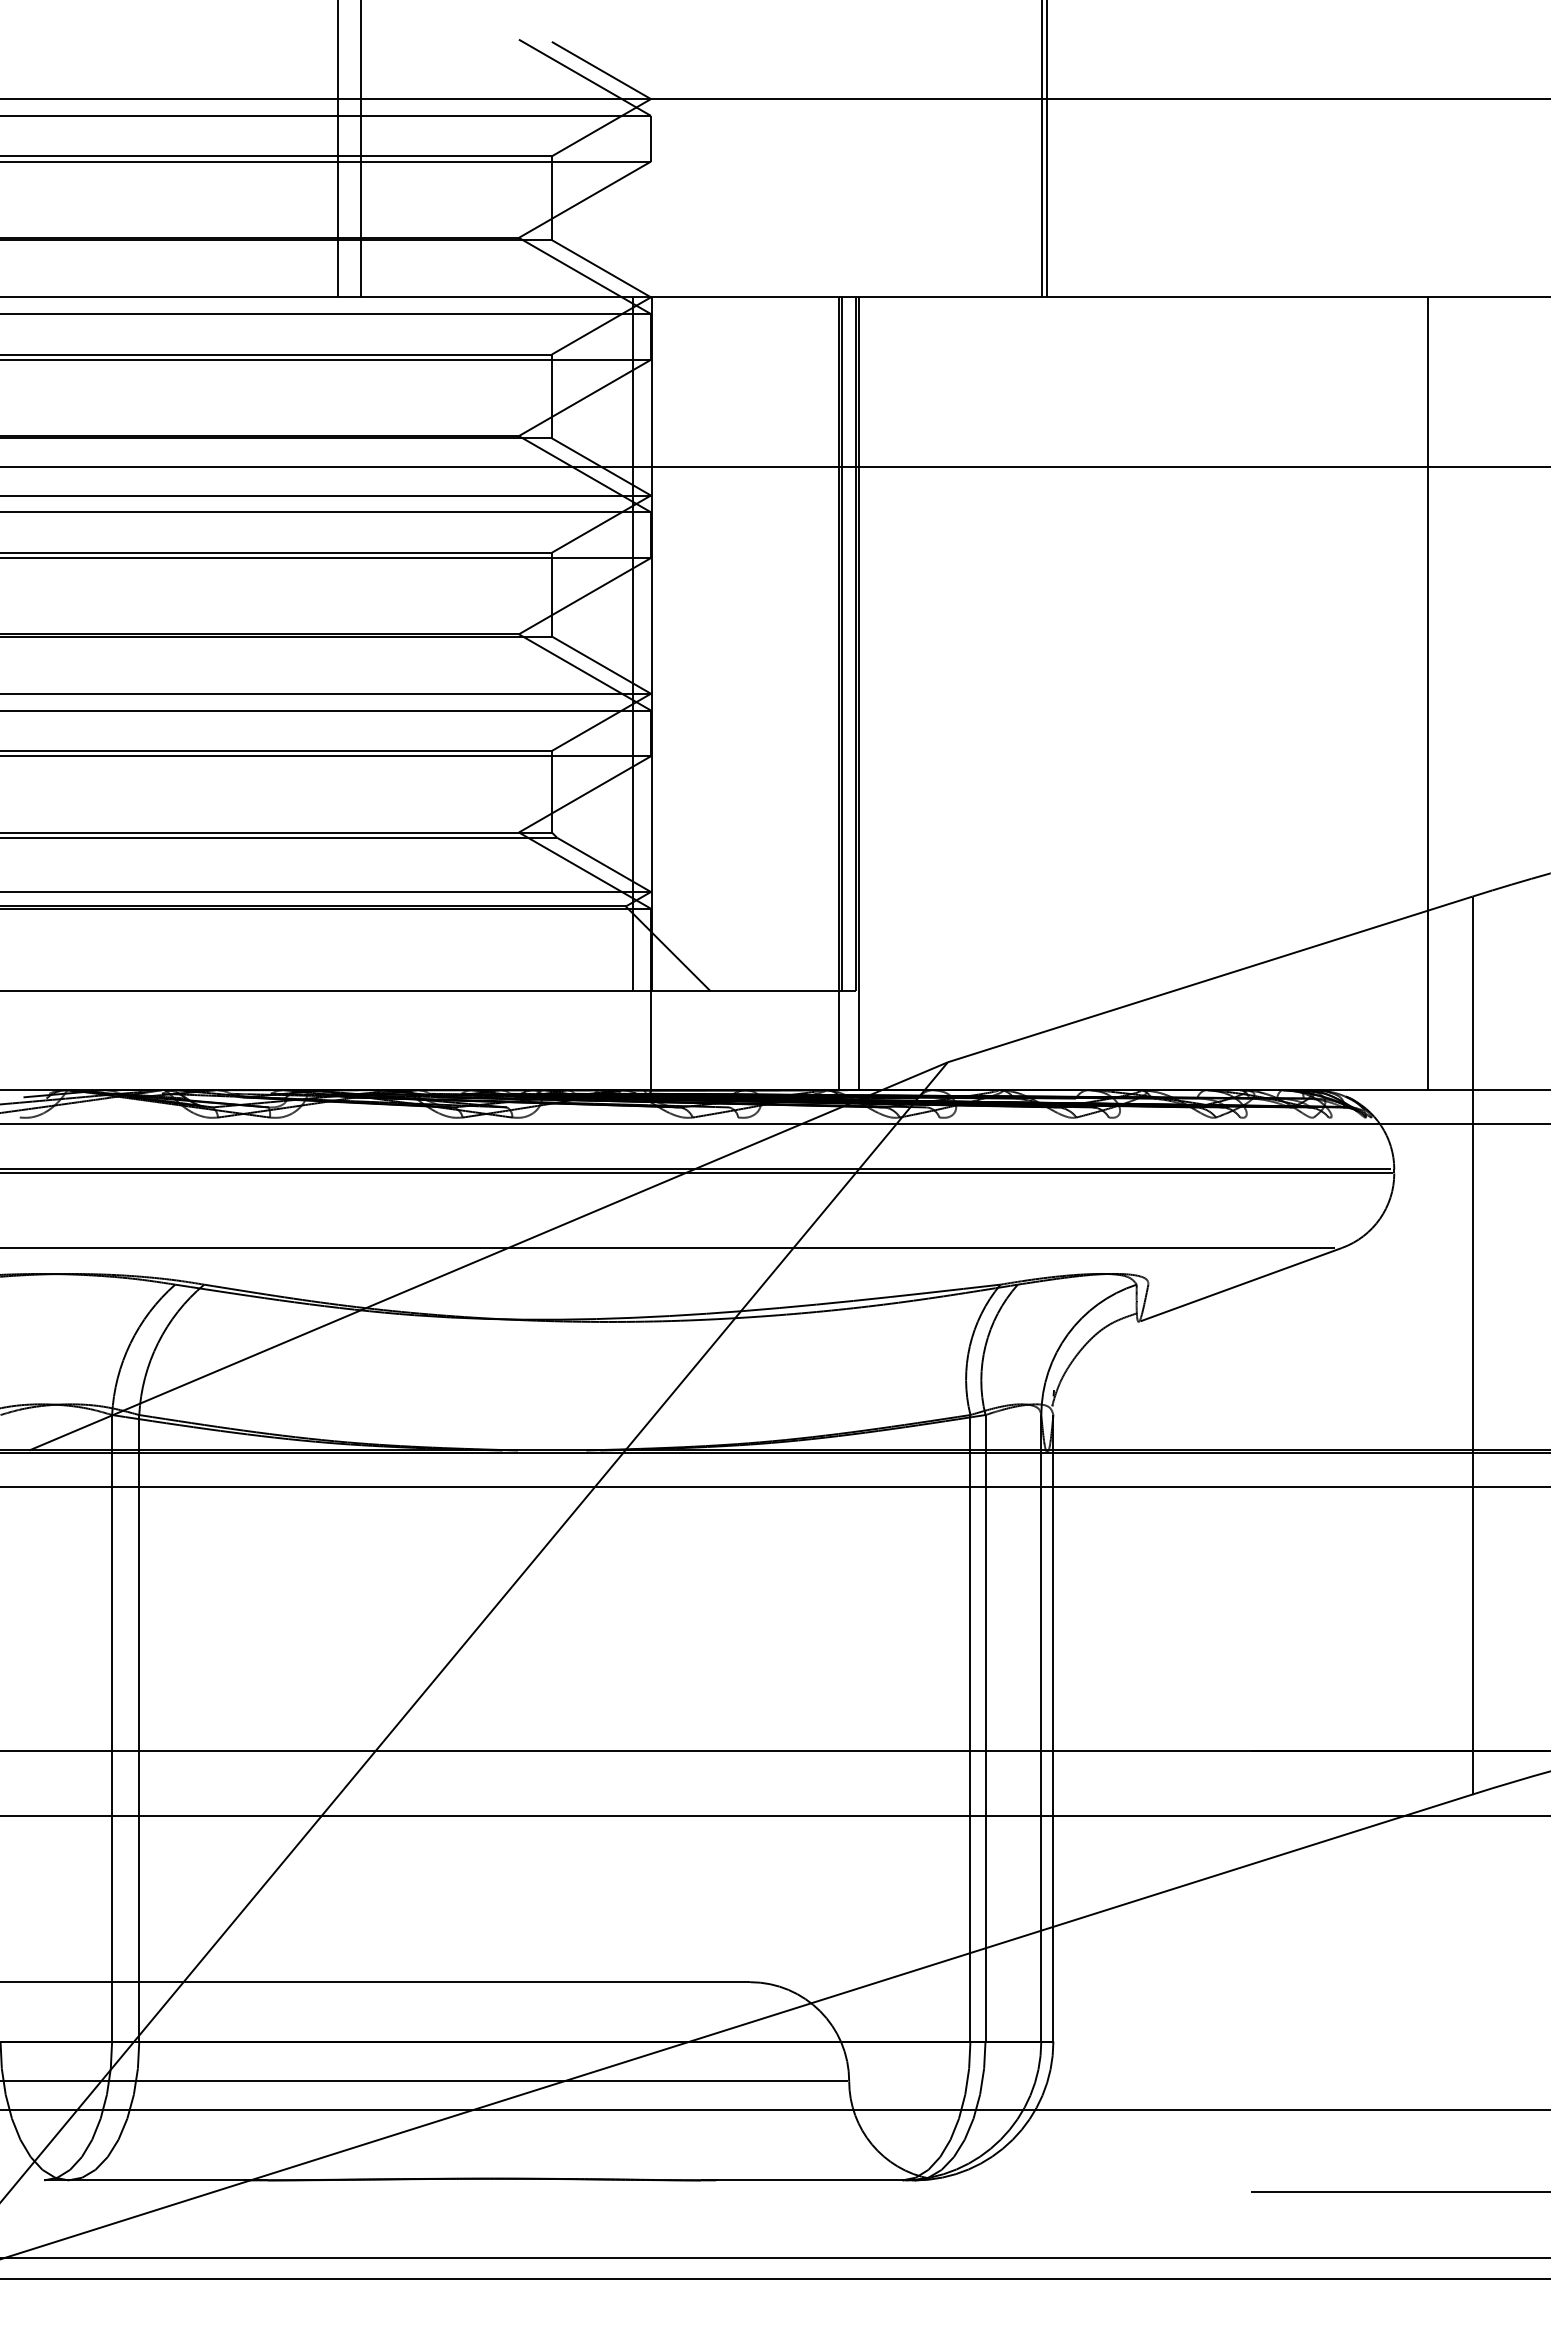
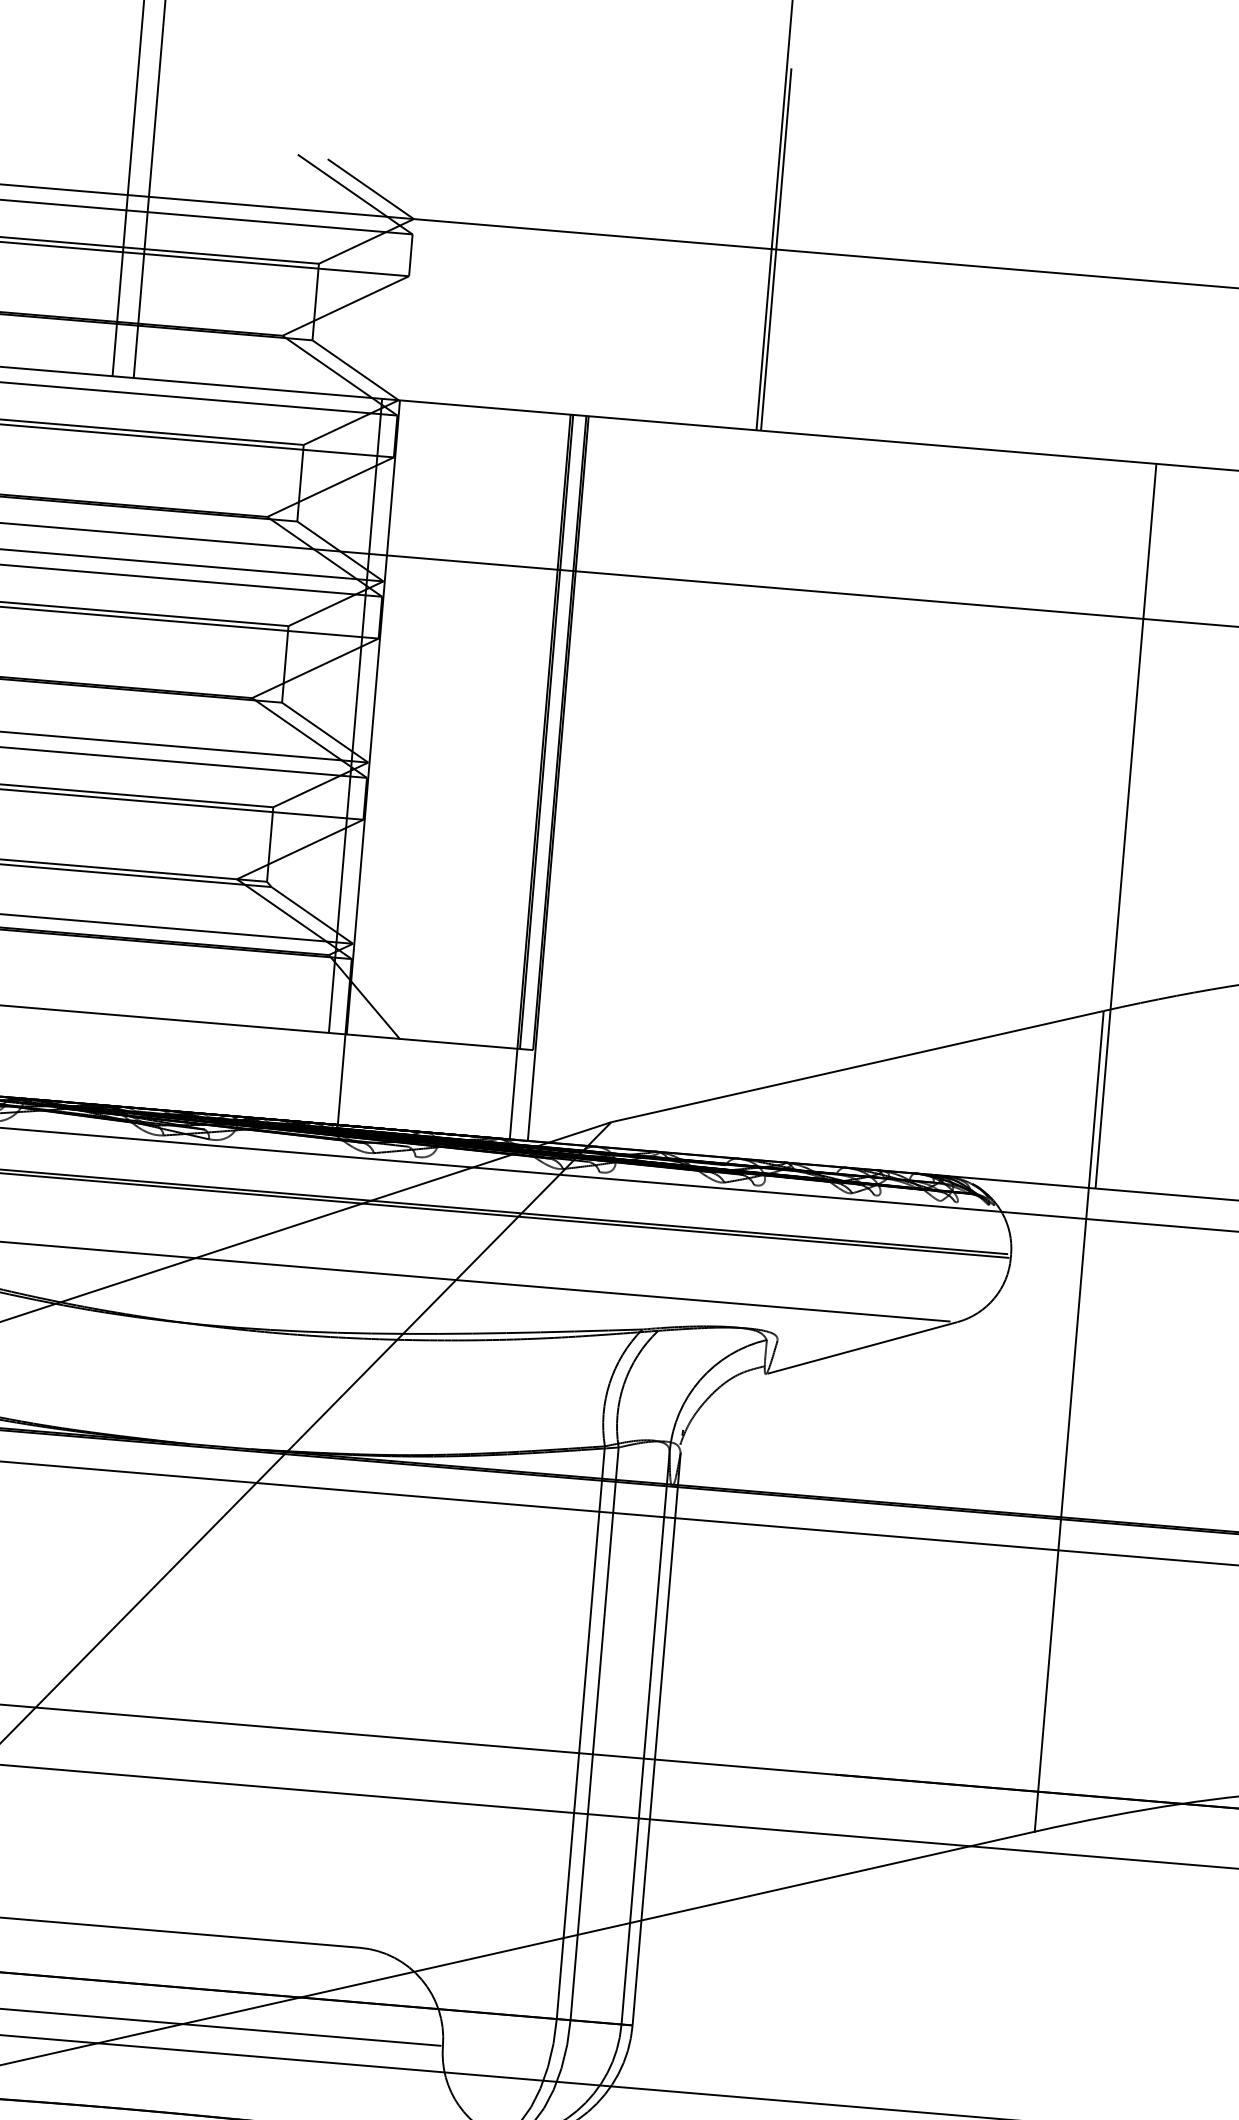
line: (1427, 693) -> (1125, 825), moved

